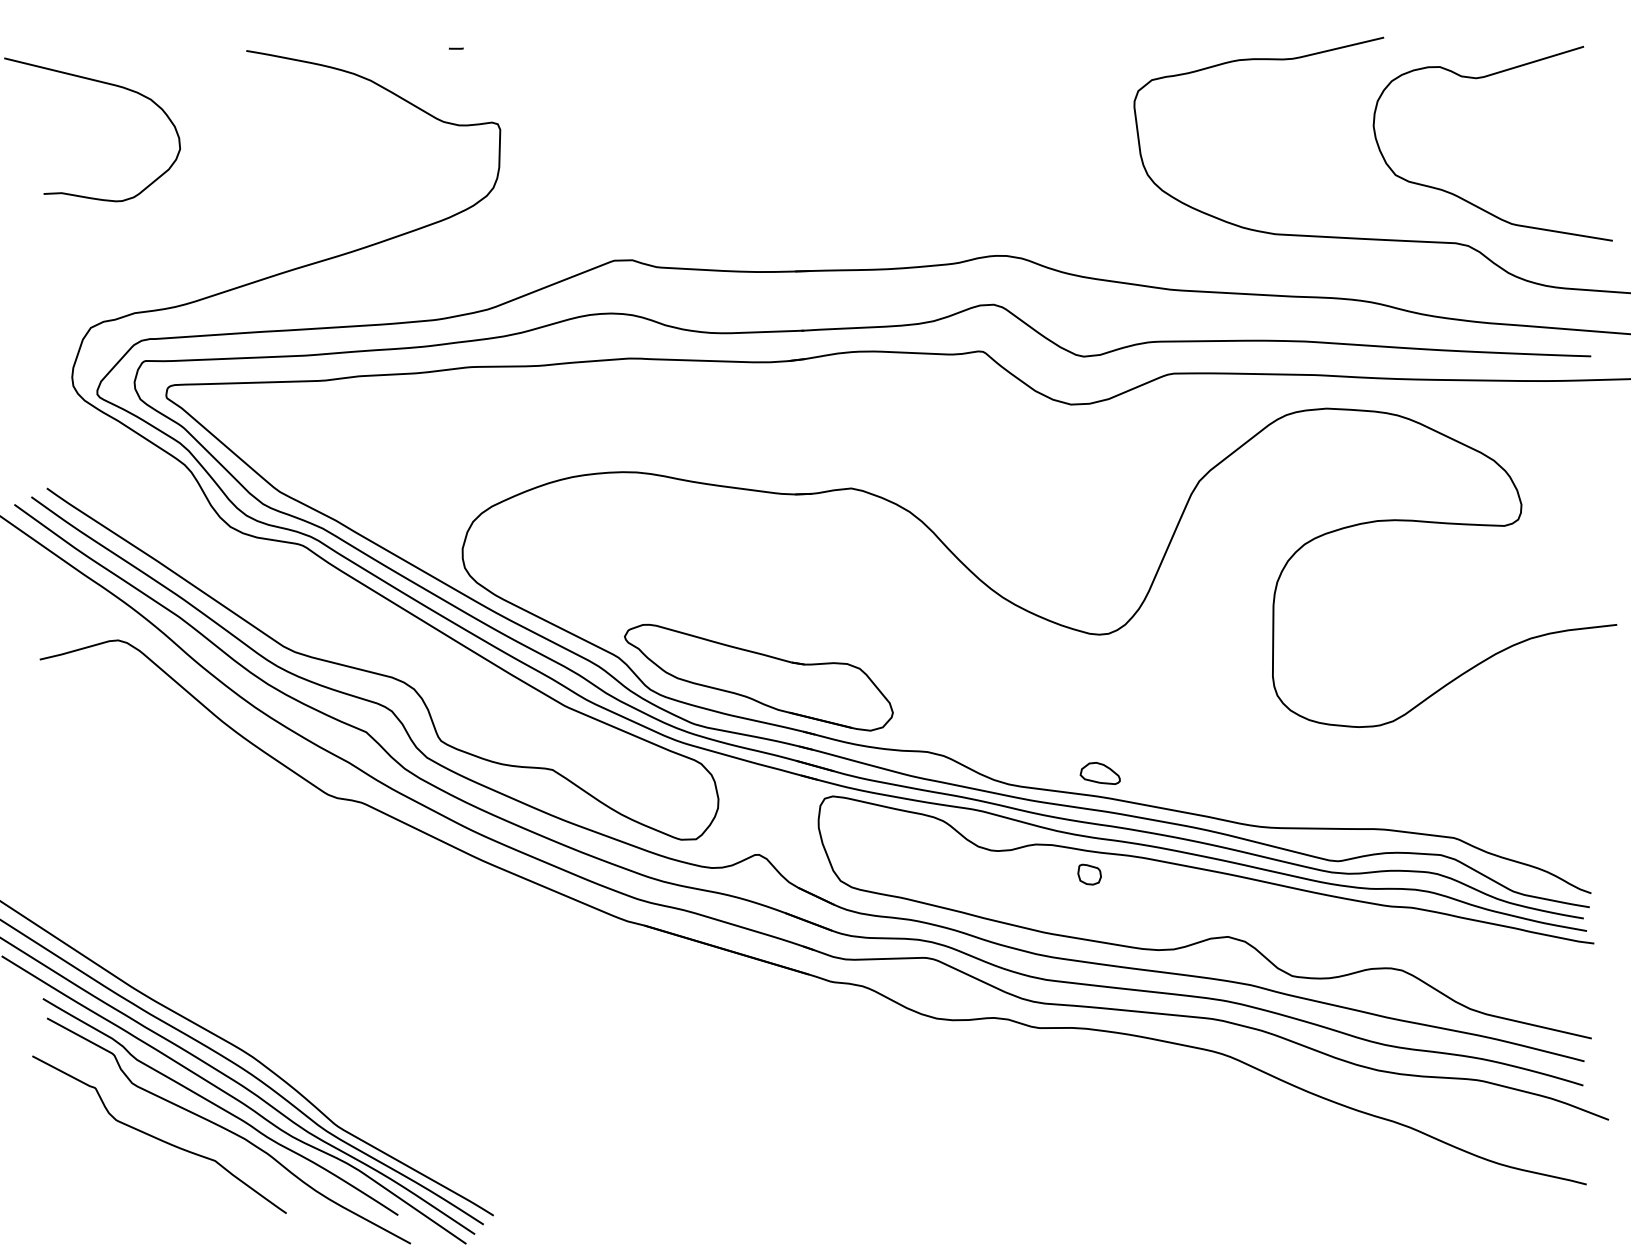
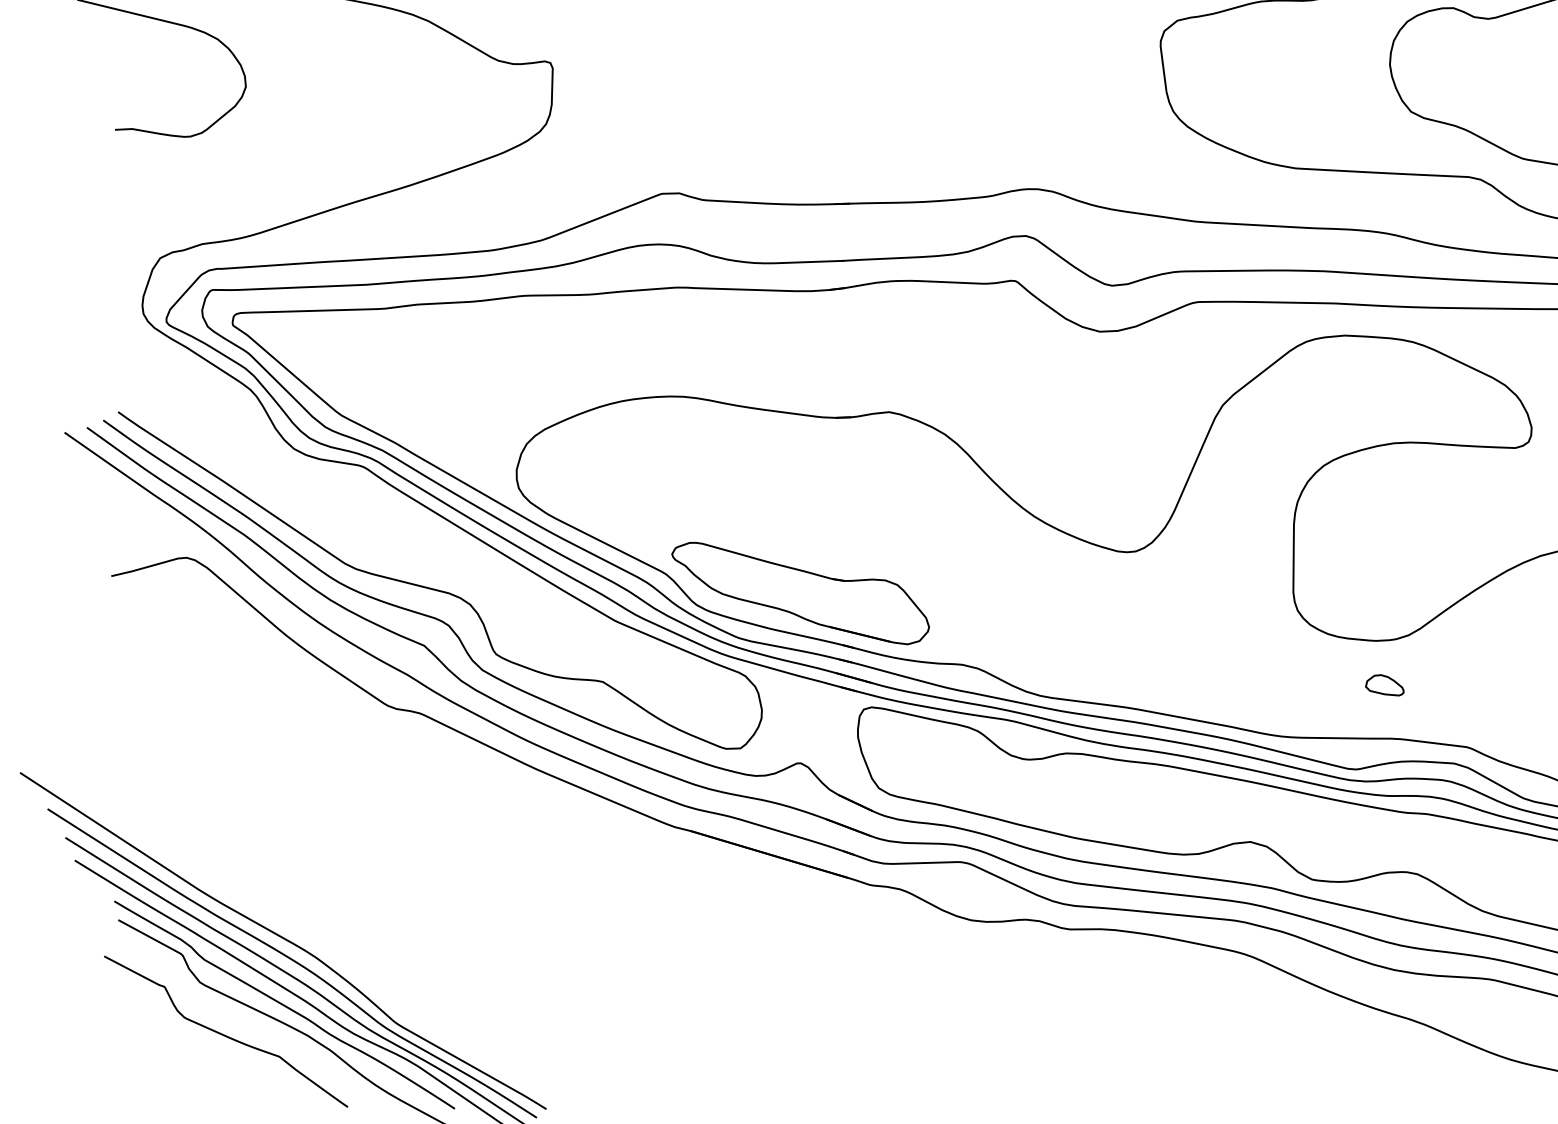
part: (1099, 773) -> (1384, 685), moved
part: (1089, 874) -> (1117, 782), removed

